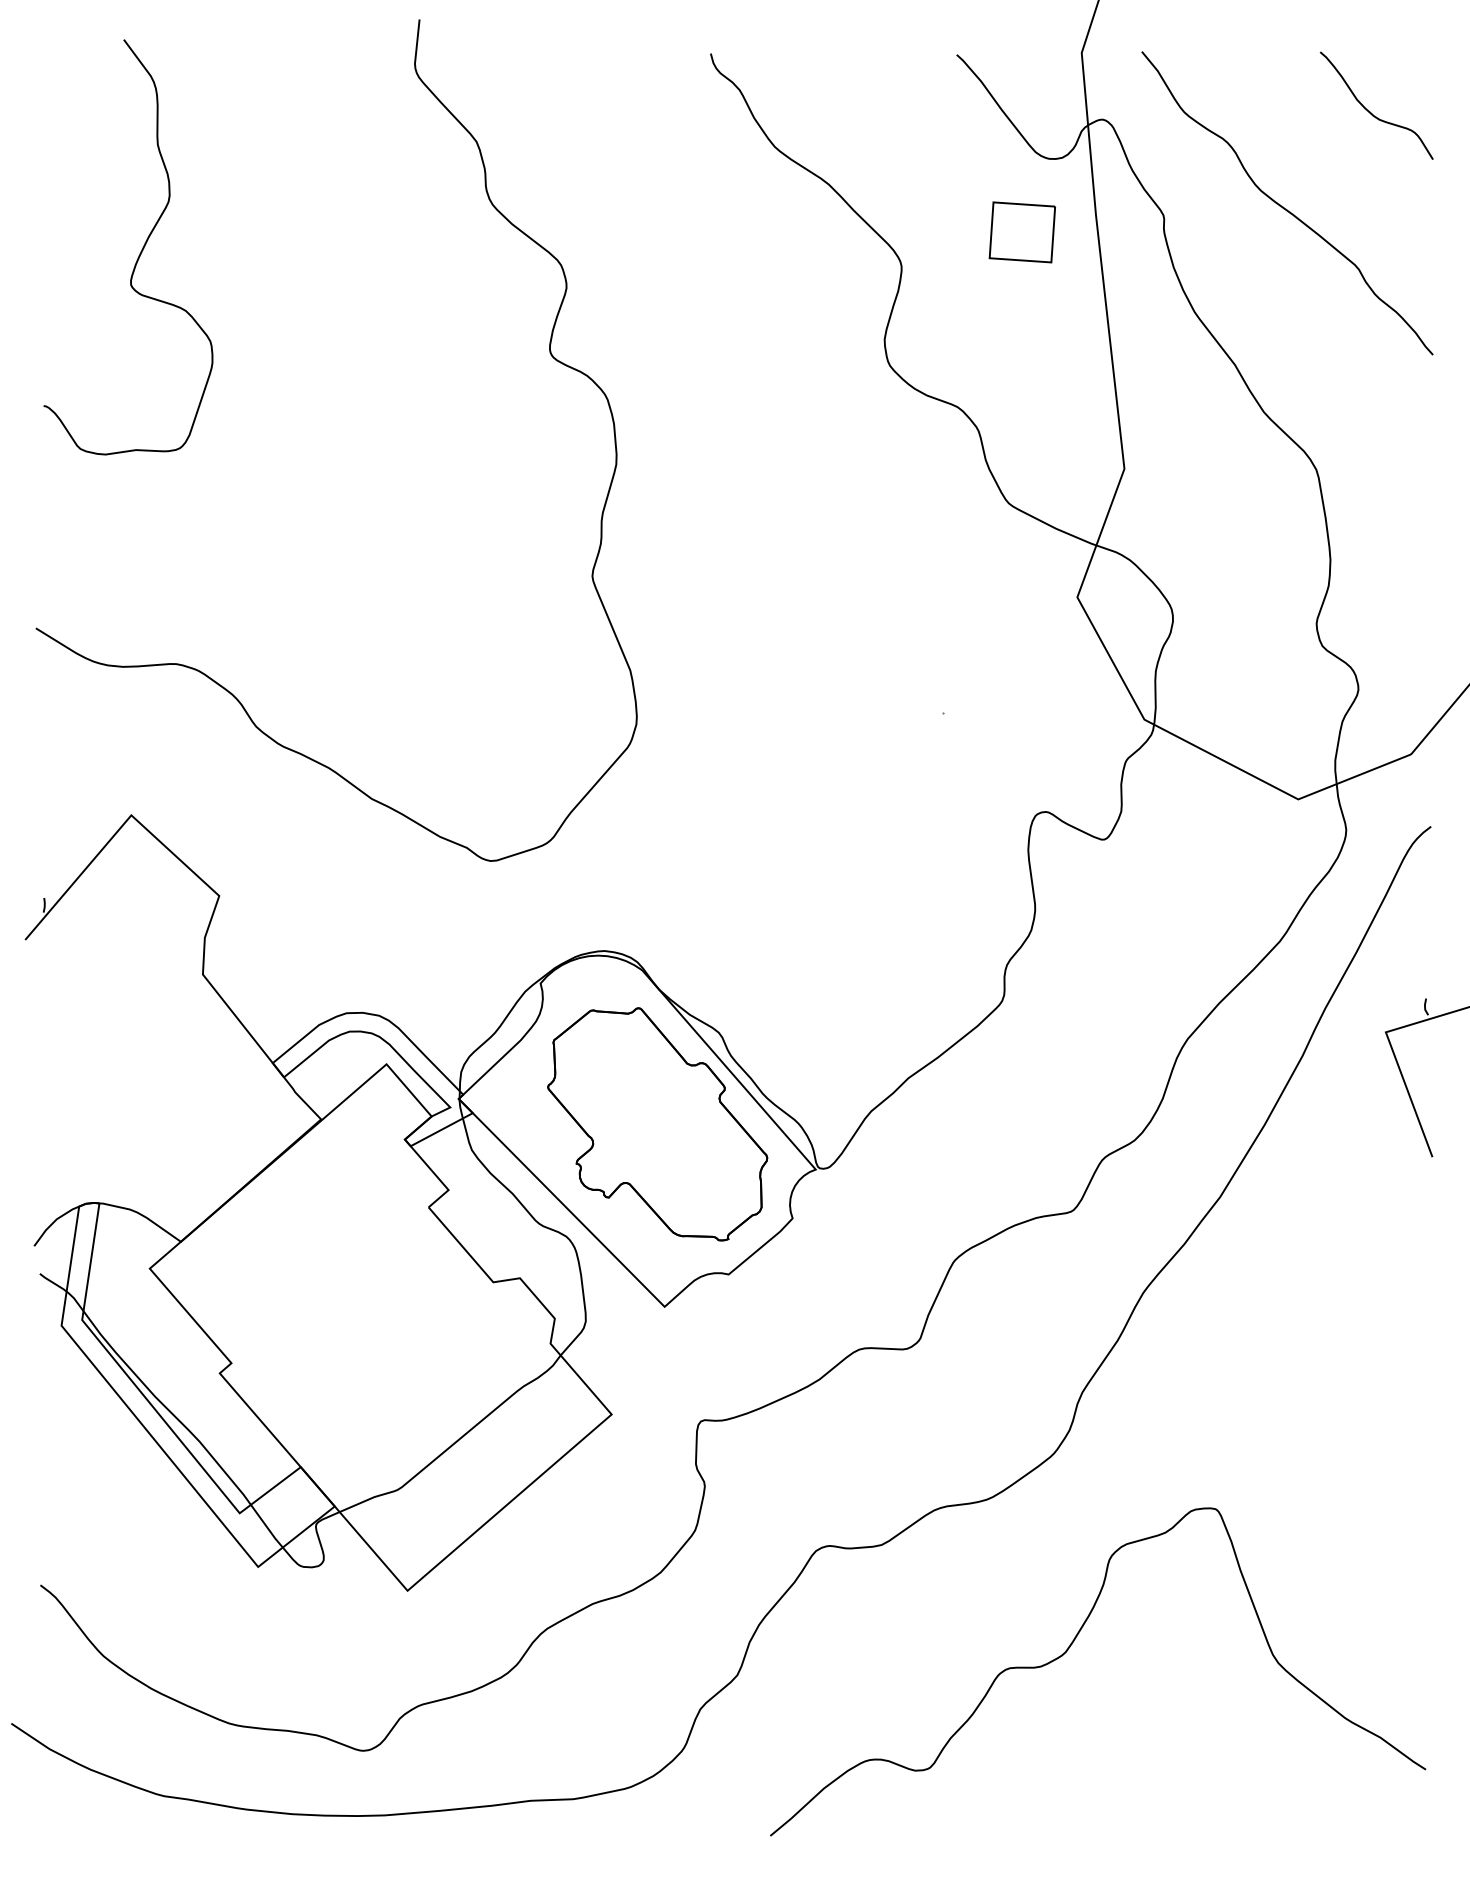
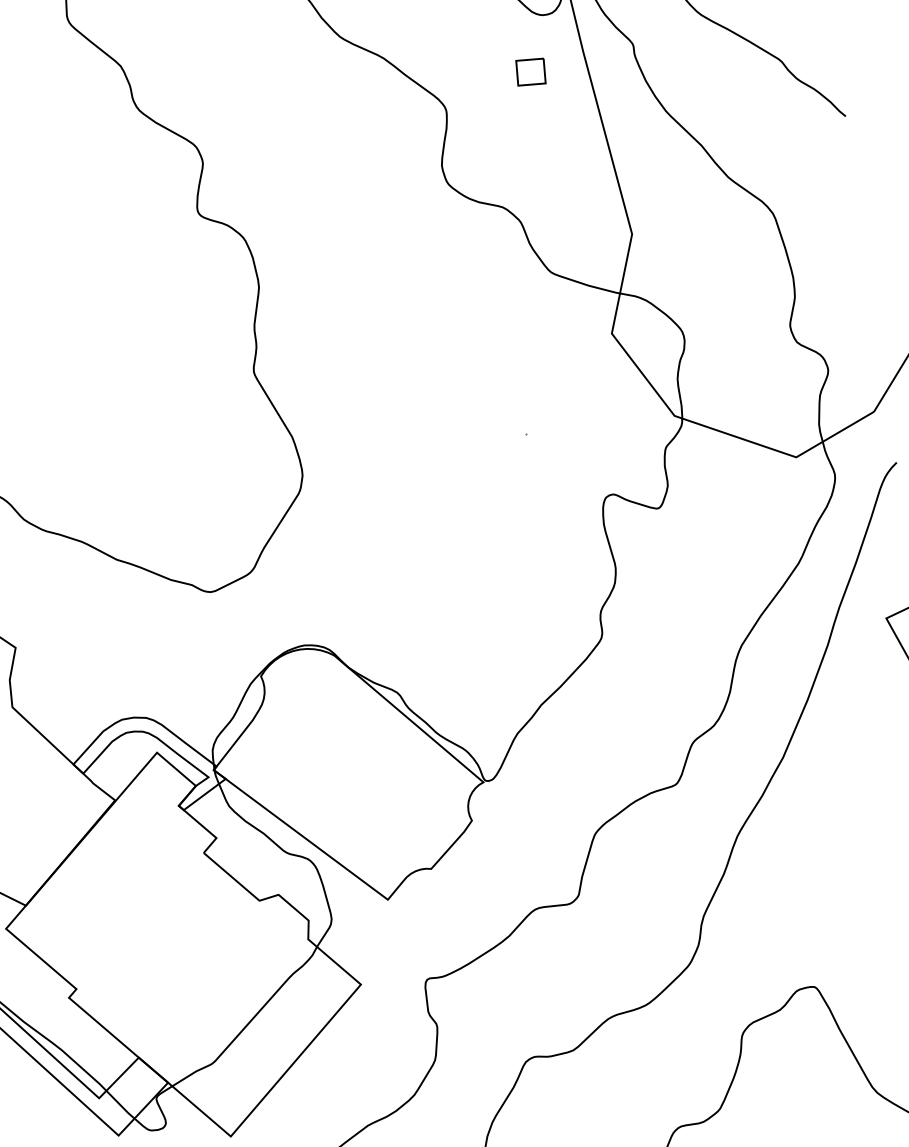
part: (1021, 232) -> (530, 72), size x0.6
part: (657, 1124) -> (362, 766), removed

